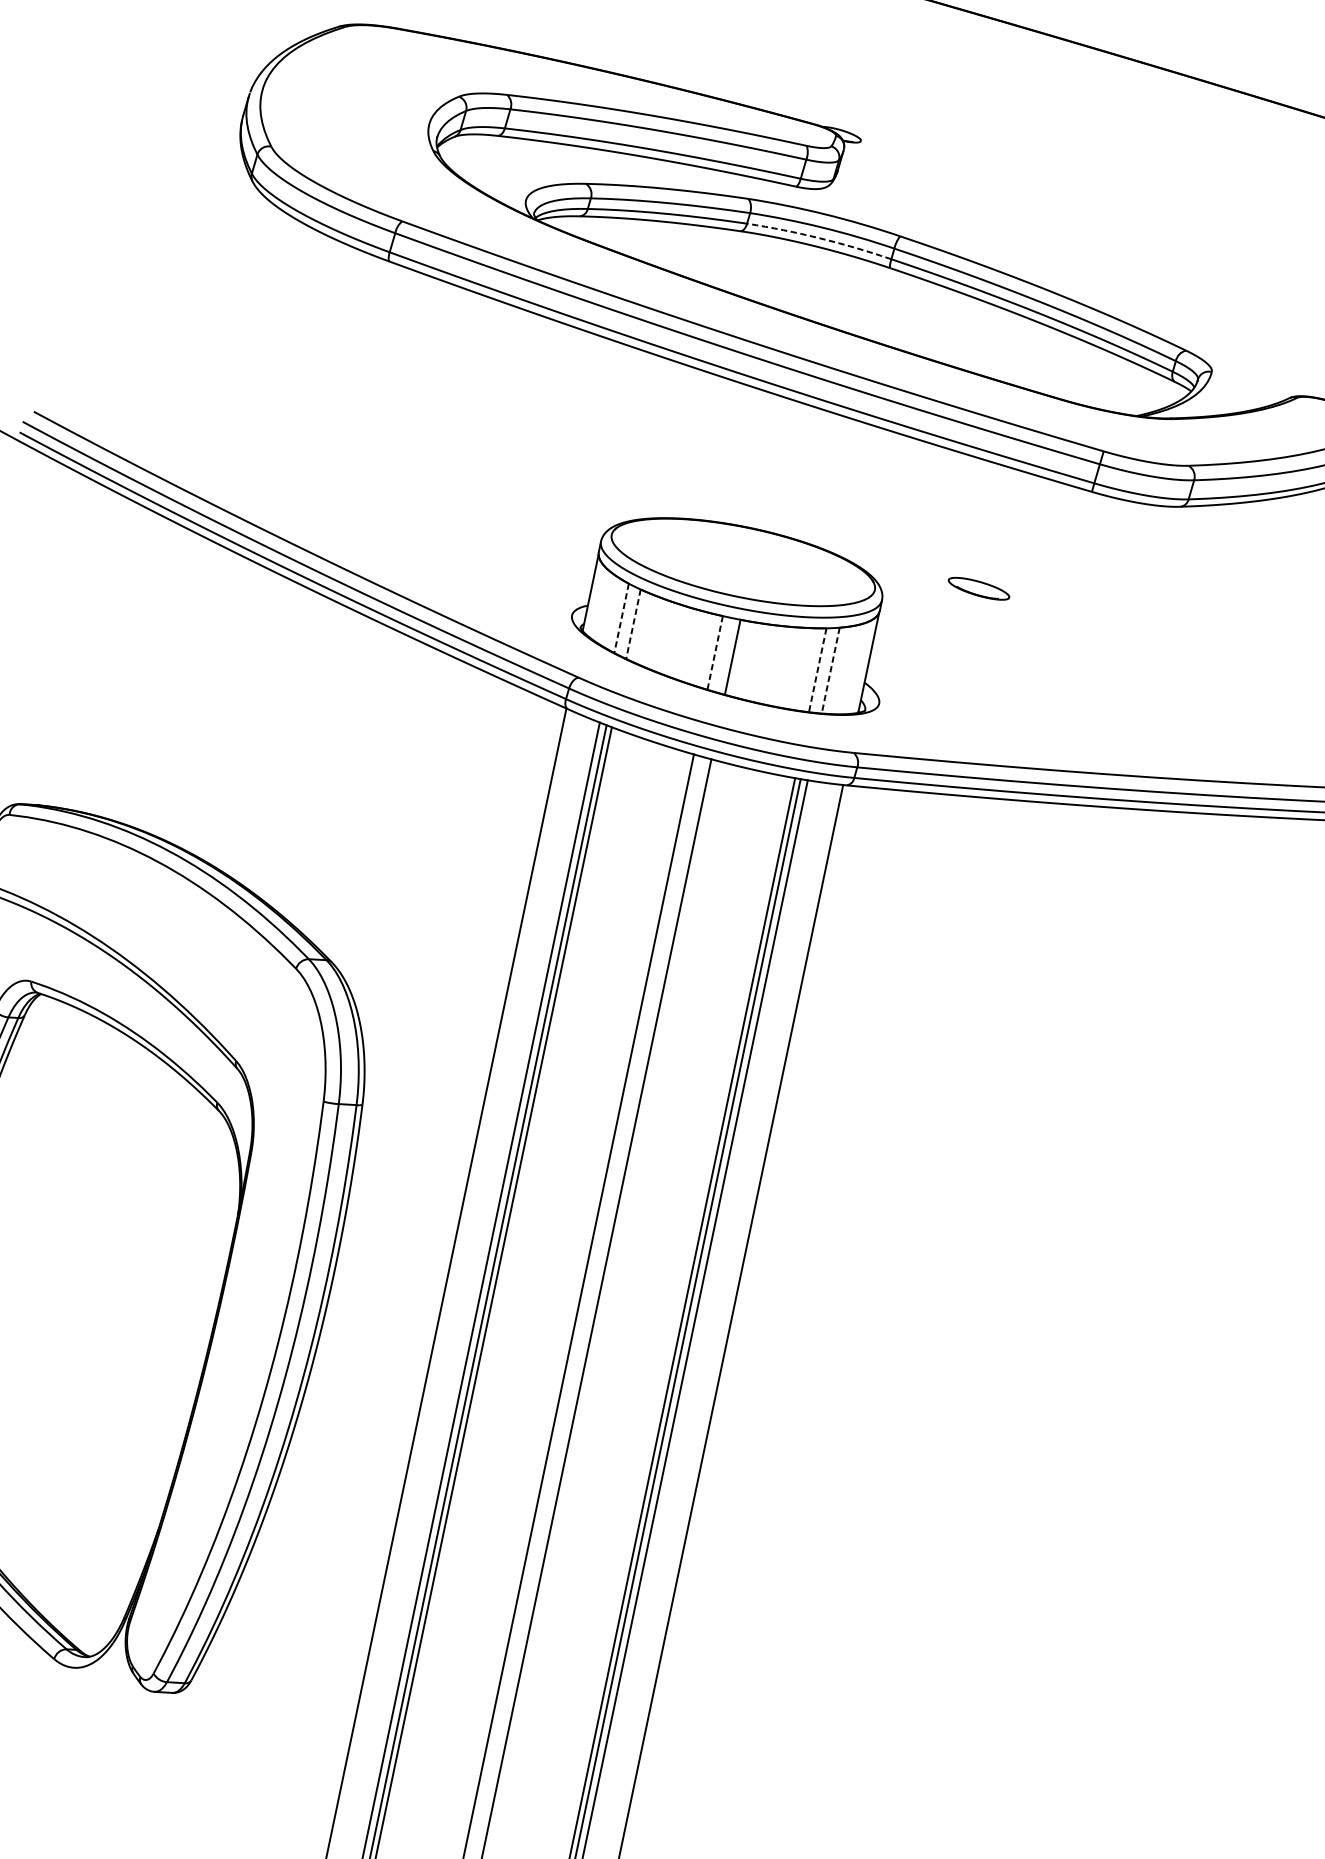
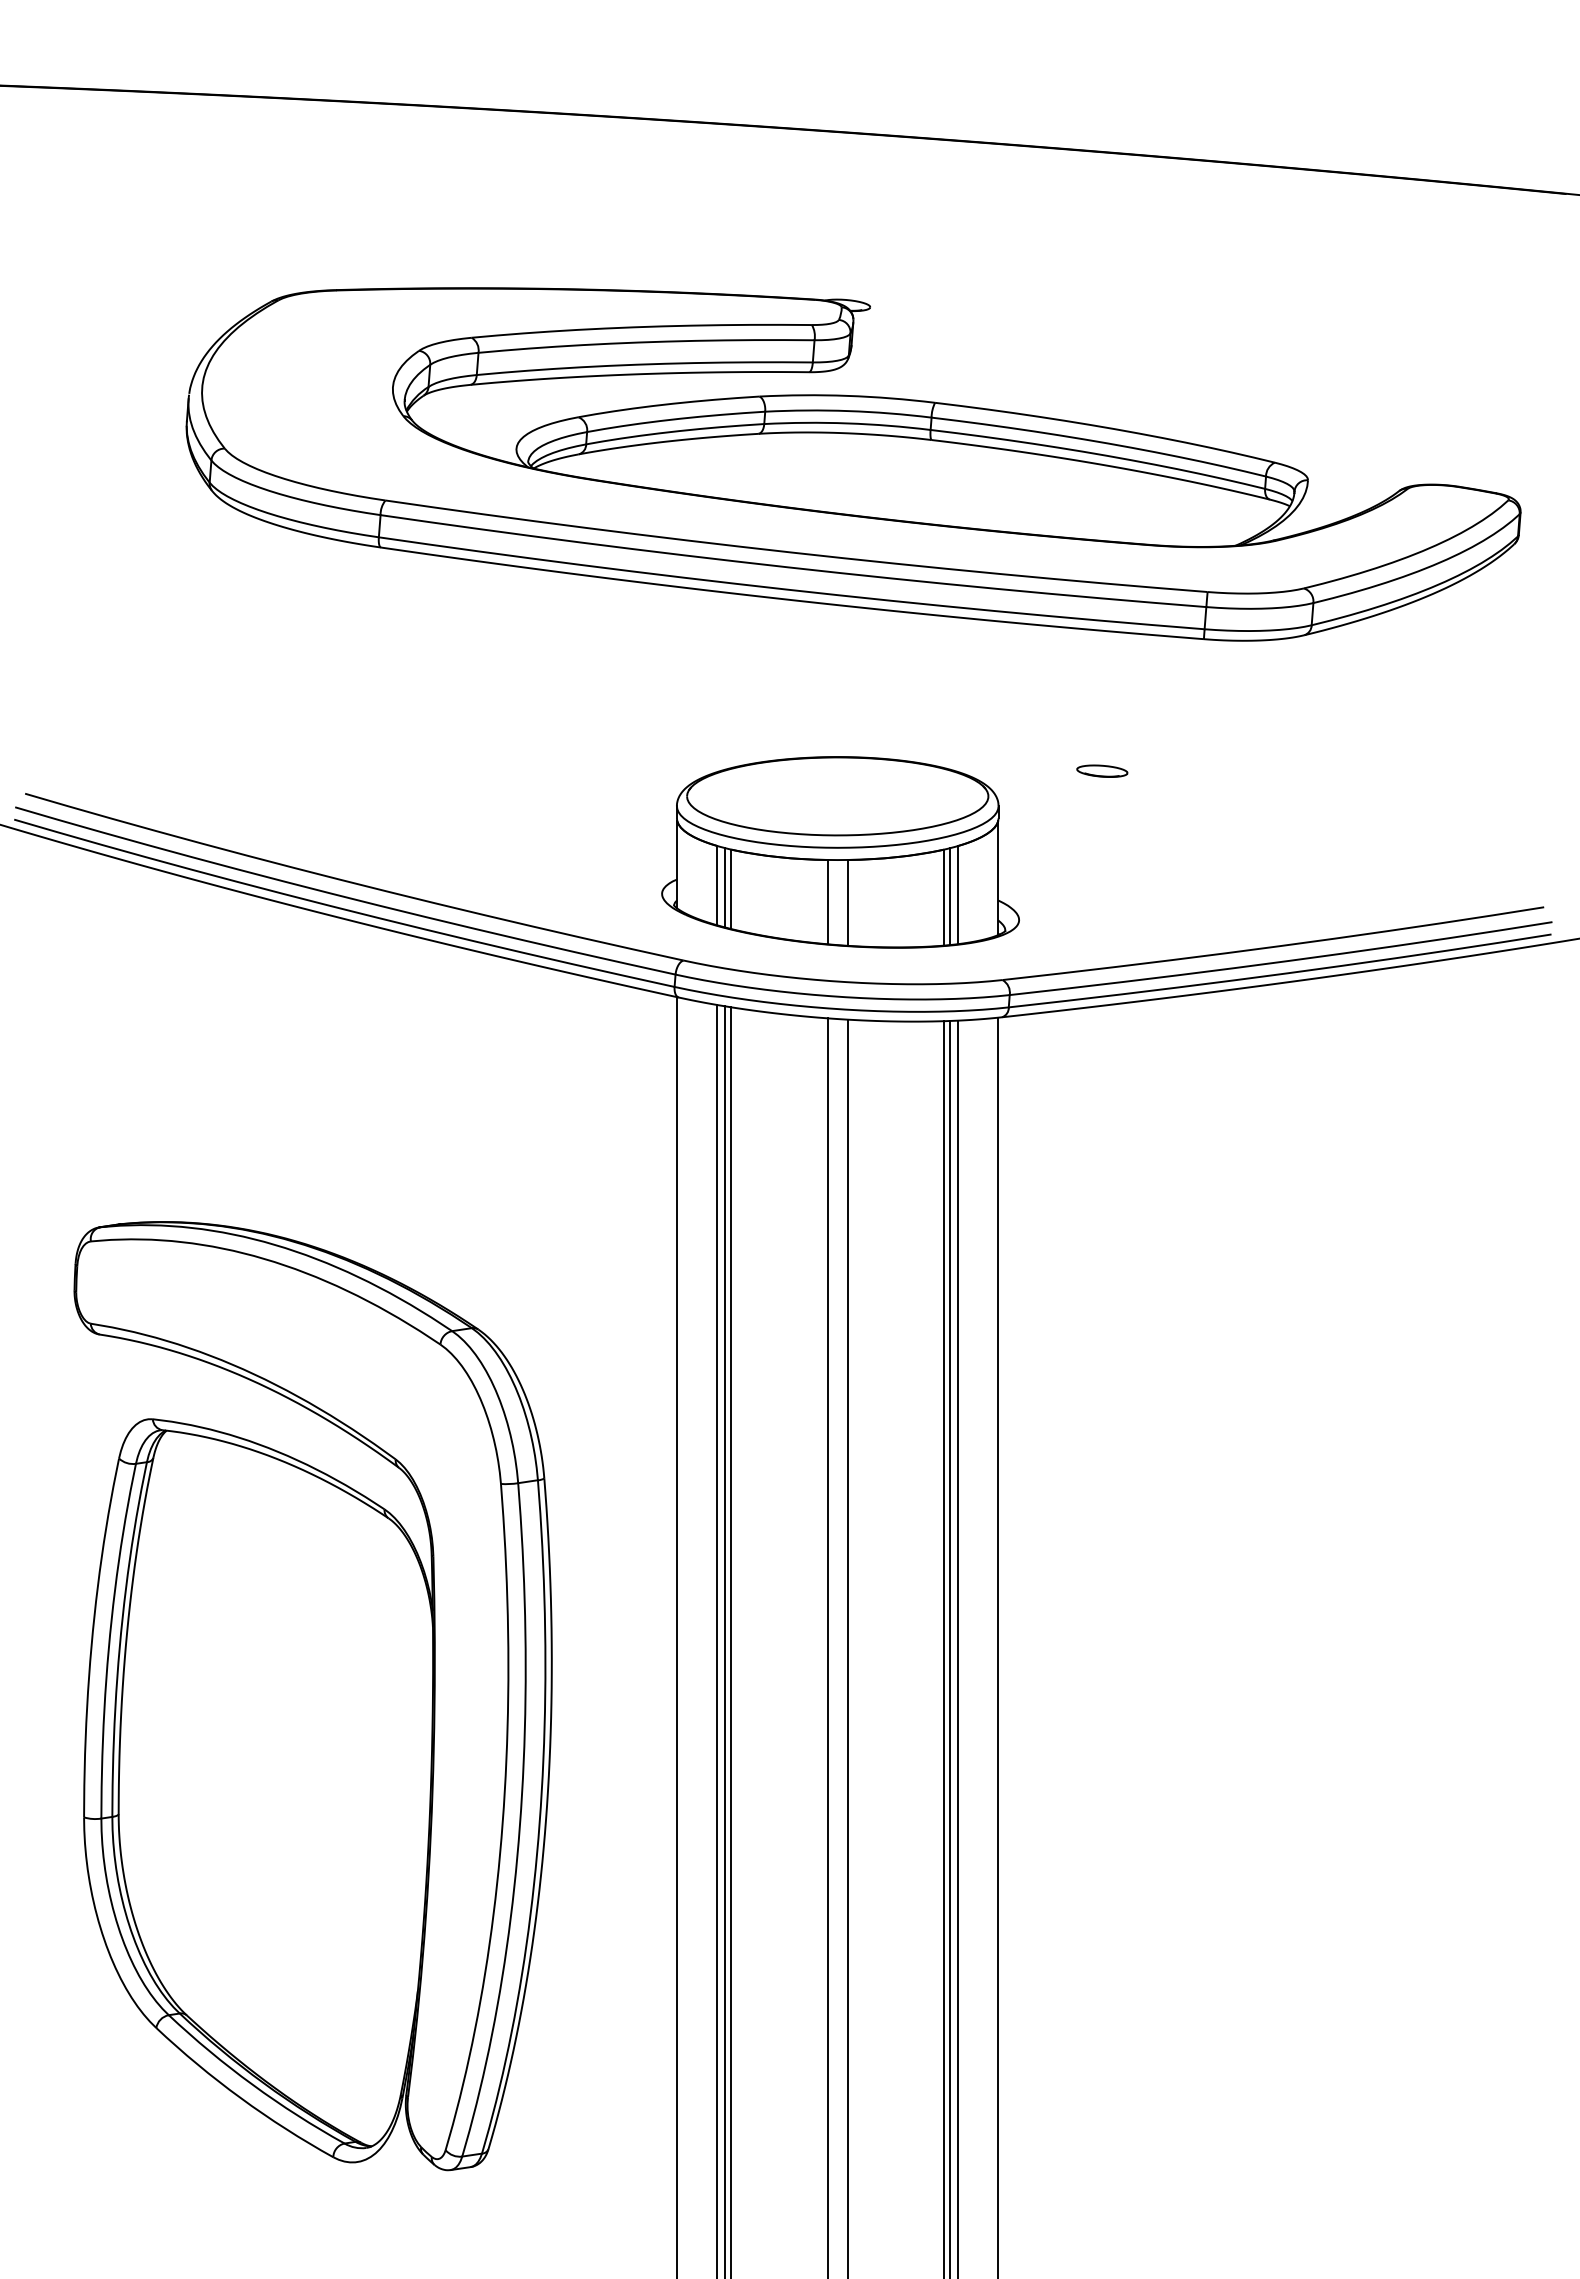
arc: (819, 238) -> (847, 423), dashed -> solid
part: (979, 588) -> (1102, 770), size x0.71
line: (622, 618) -> (717, 885), dashed -> solid
line: (628, 621) -> (725, 887), added
line: (633, 624) -> (731, 889), dashed -> solid
line: (715, 653) -> (827, 902), dashed -> solid
line: (818, 670) -> (944, 897), dashed -> solid
line: (823, 670) -> (950, 896), added
line: (830, 671) -> (958, 895), dashed -> solid

